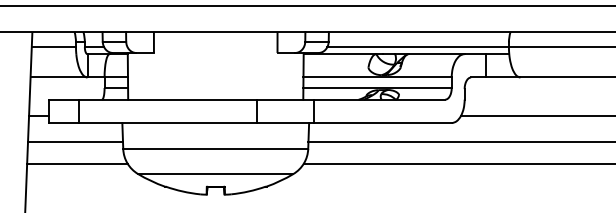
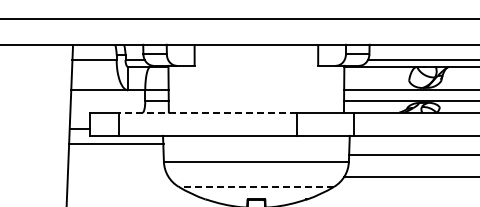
line: (167, 99) -> (208, 112), solid -> dashed
line: (75, 142) -> (116, 144), moved
line: (77, 164) -> (118, 177), removed
line: (215, 174) -> (256, 187), solid -> dashed

